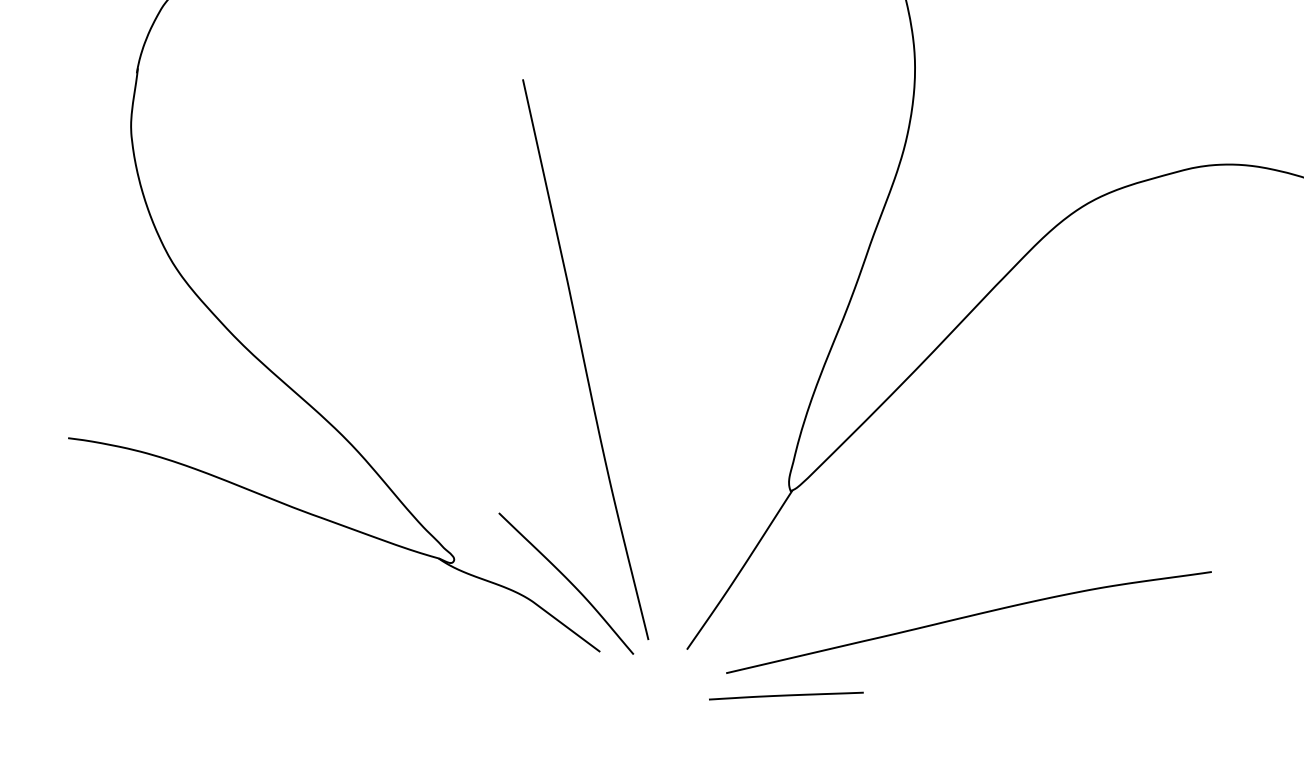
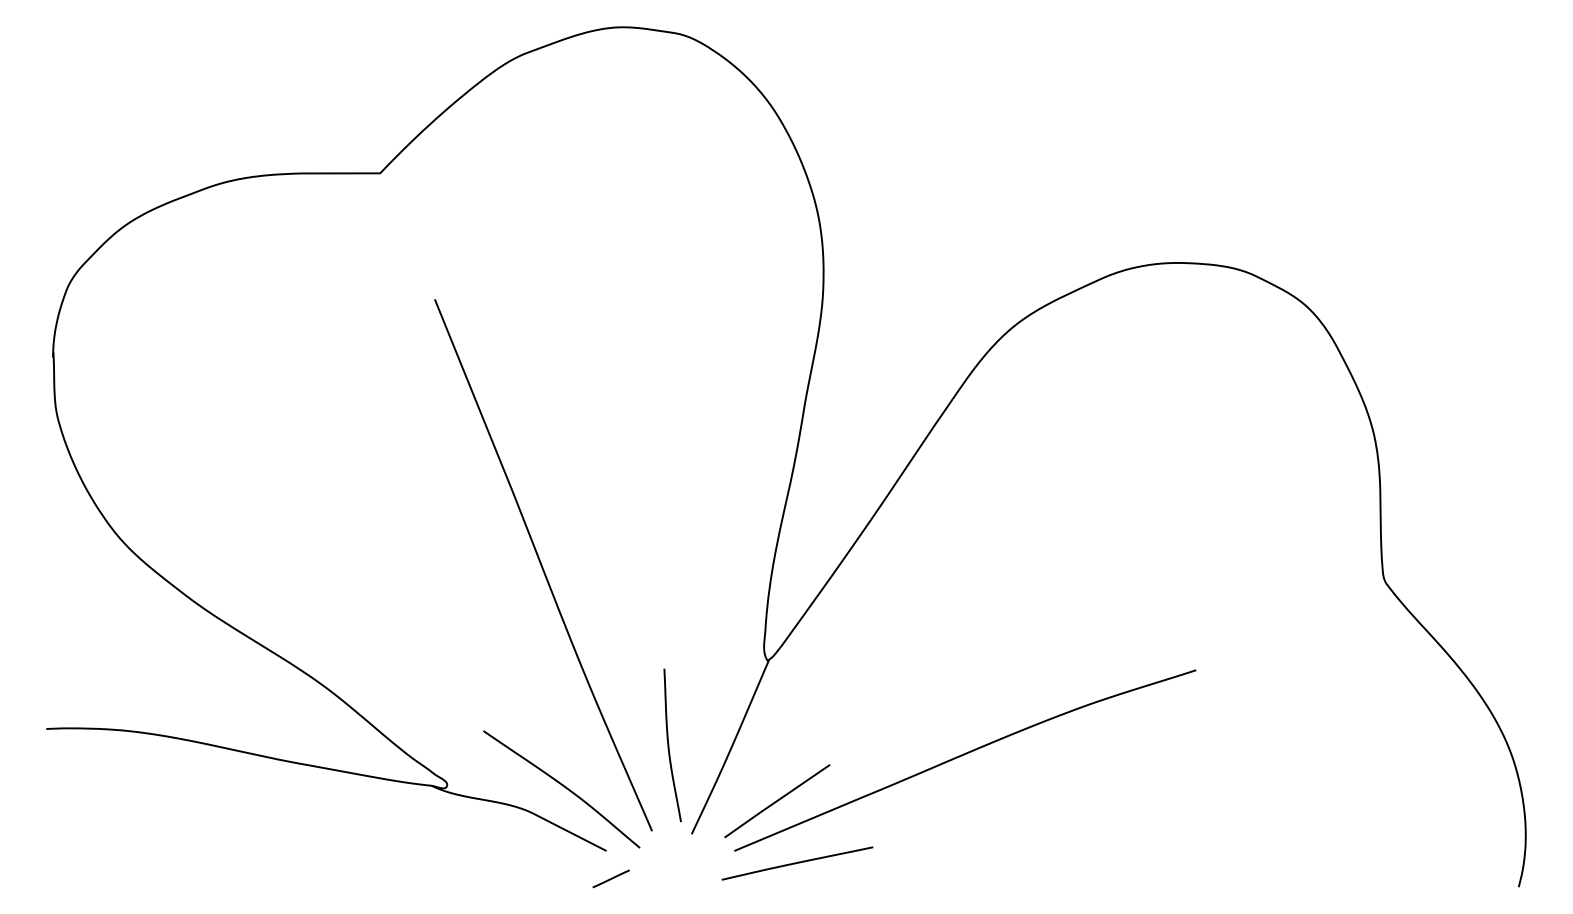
curve: (679, 558) -> (669, 745), added
line: (777, 631) -> (777, 801), added
line: (599, 679) -> (610, 878), added

